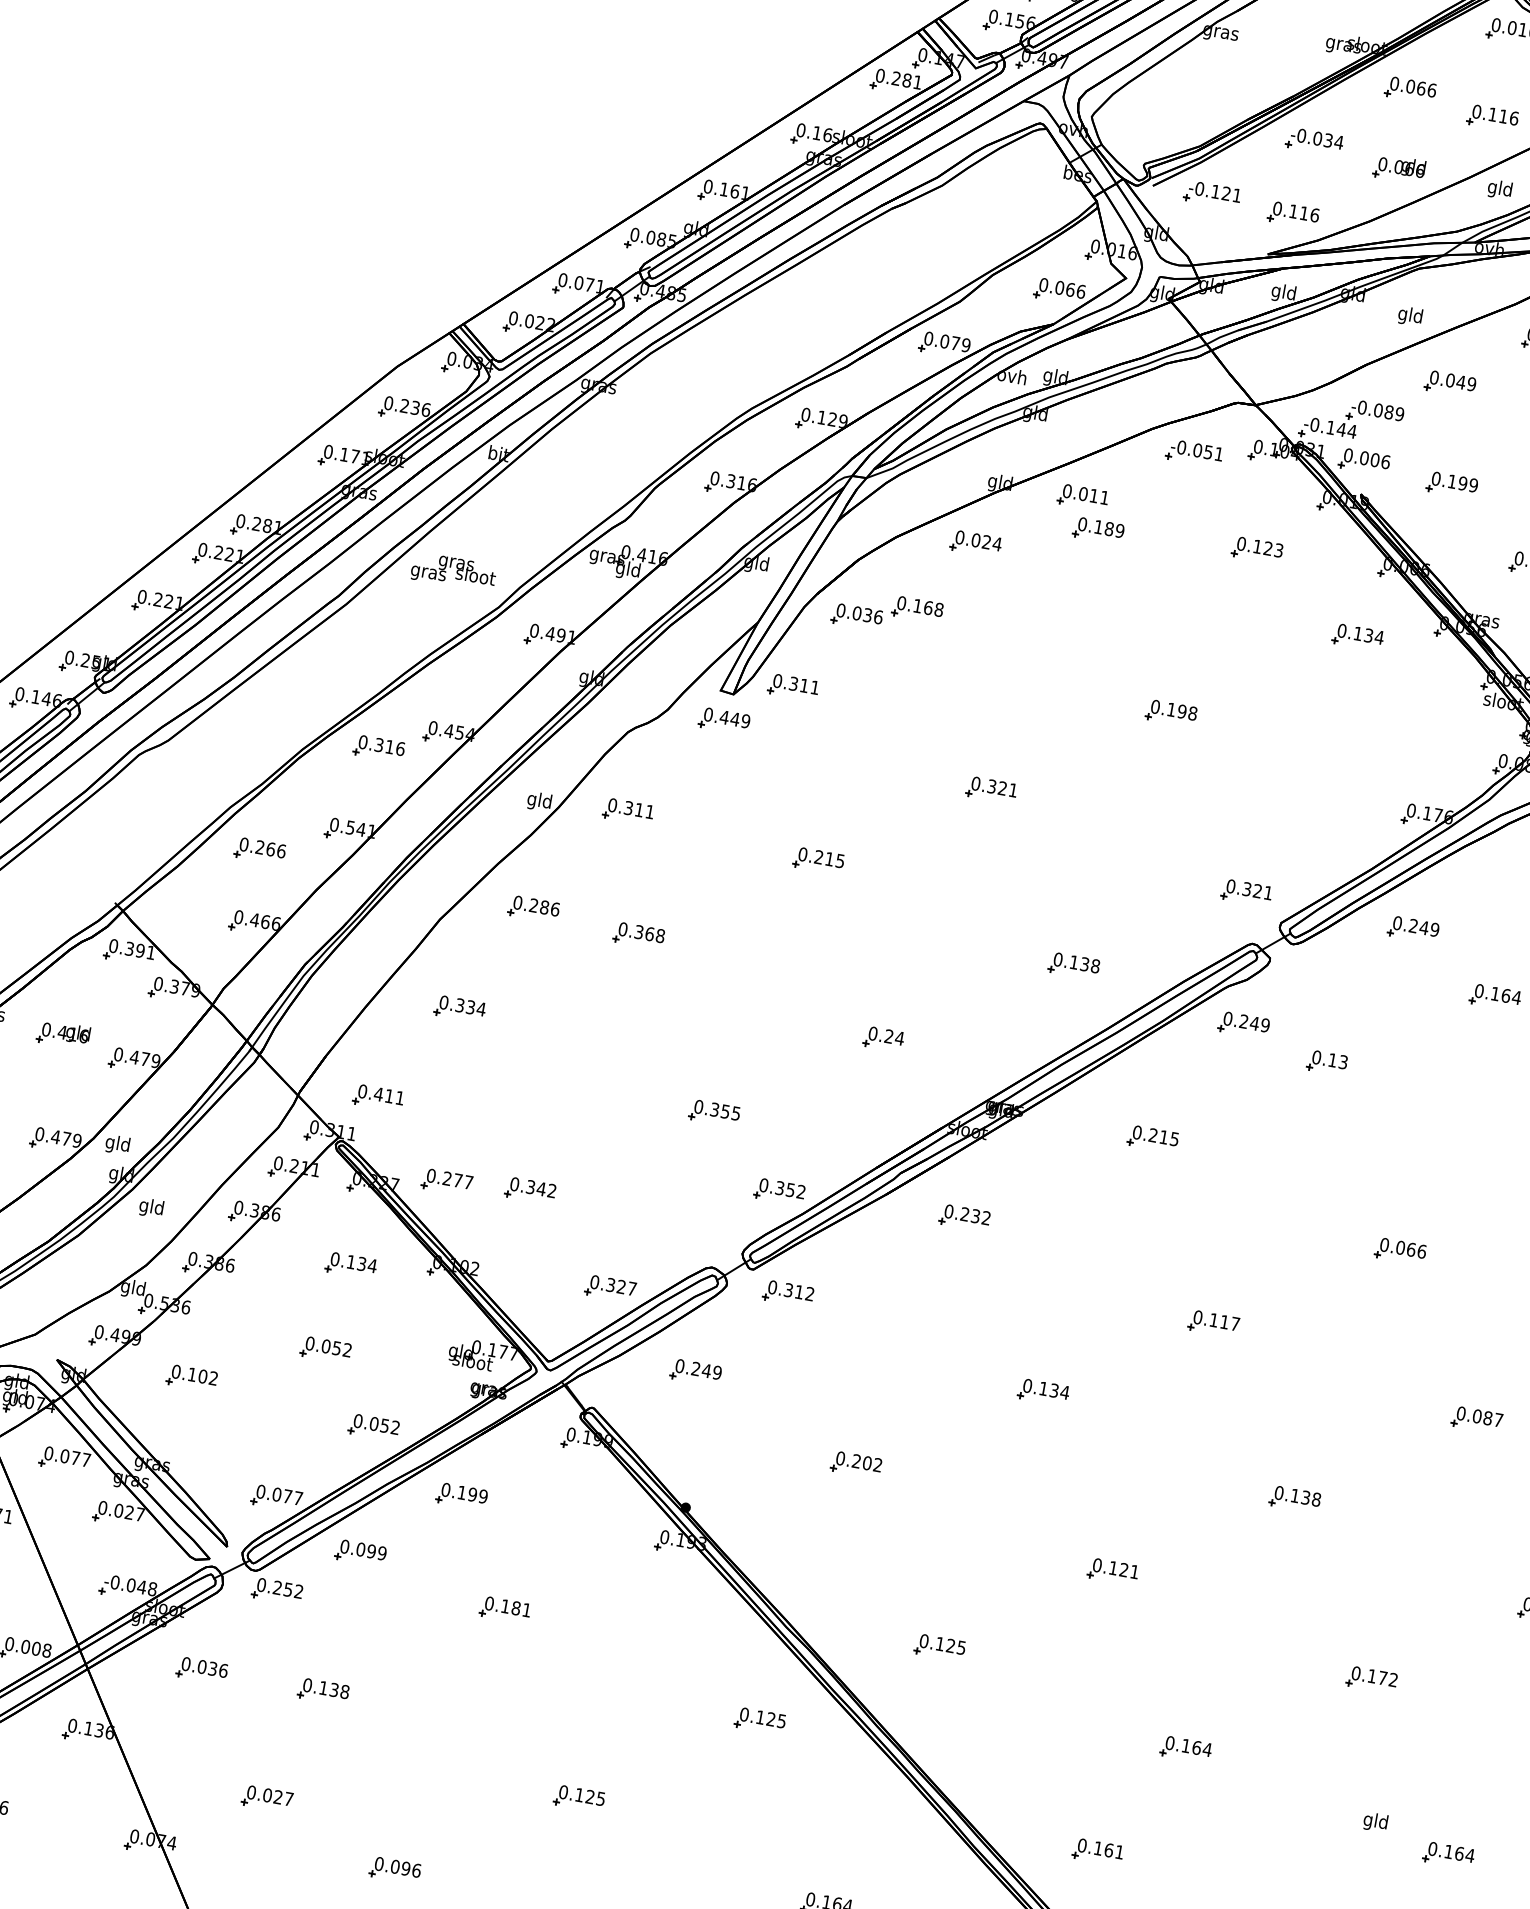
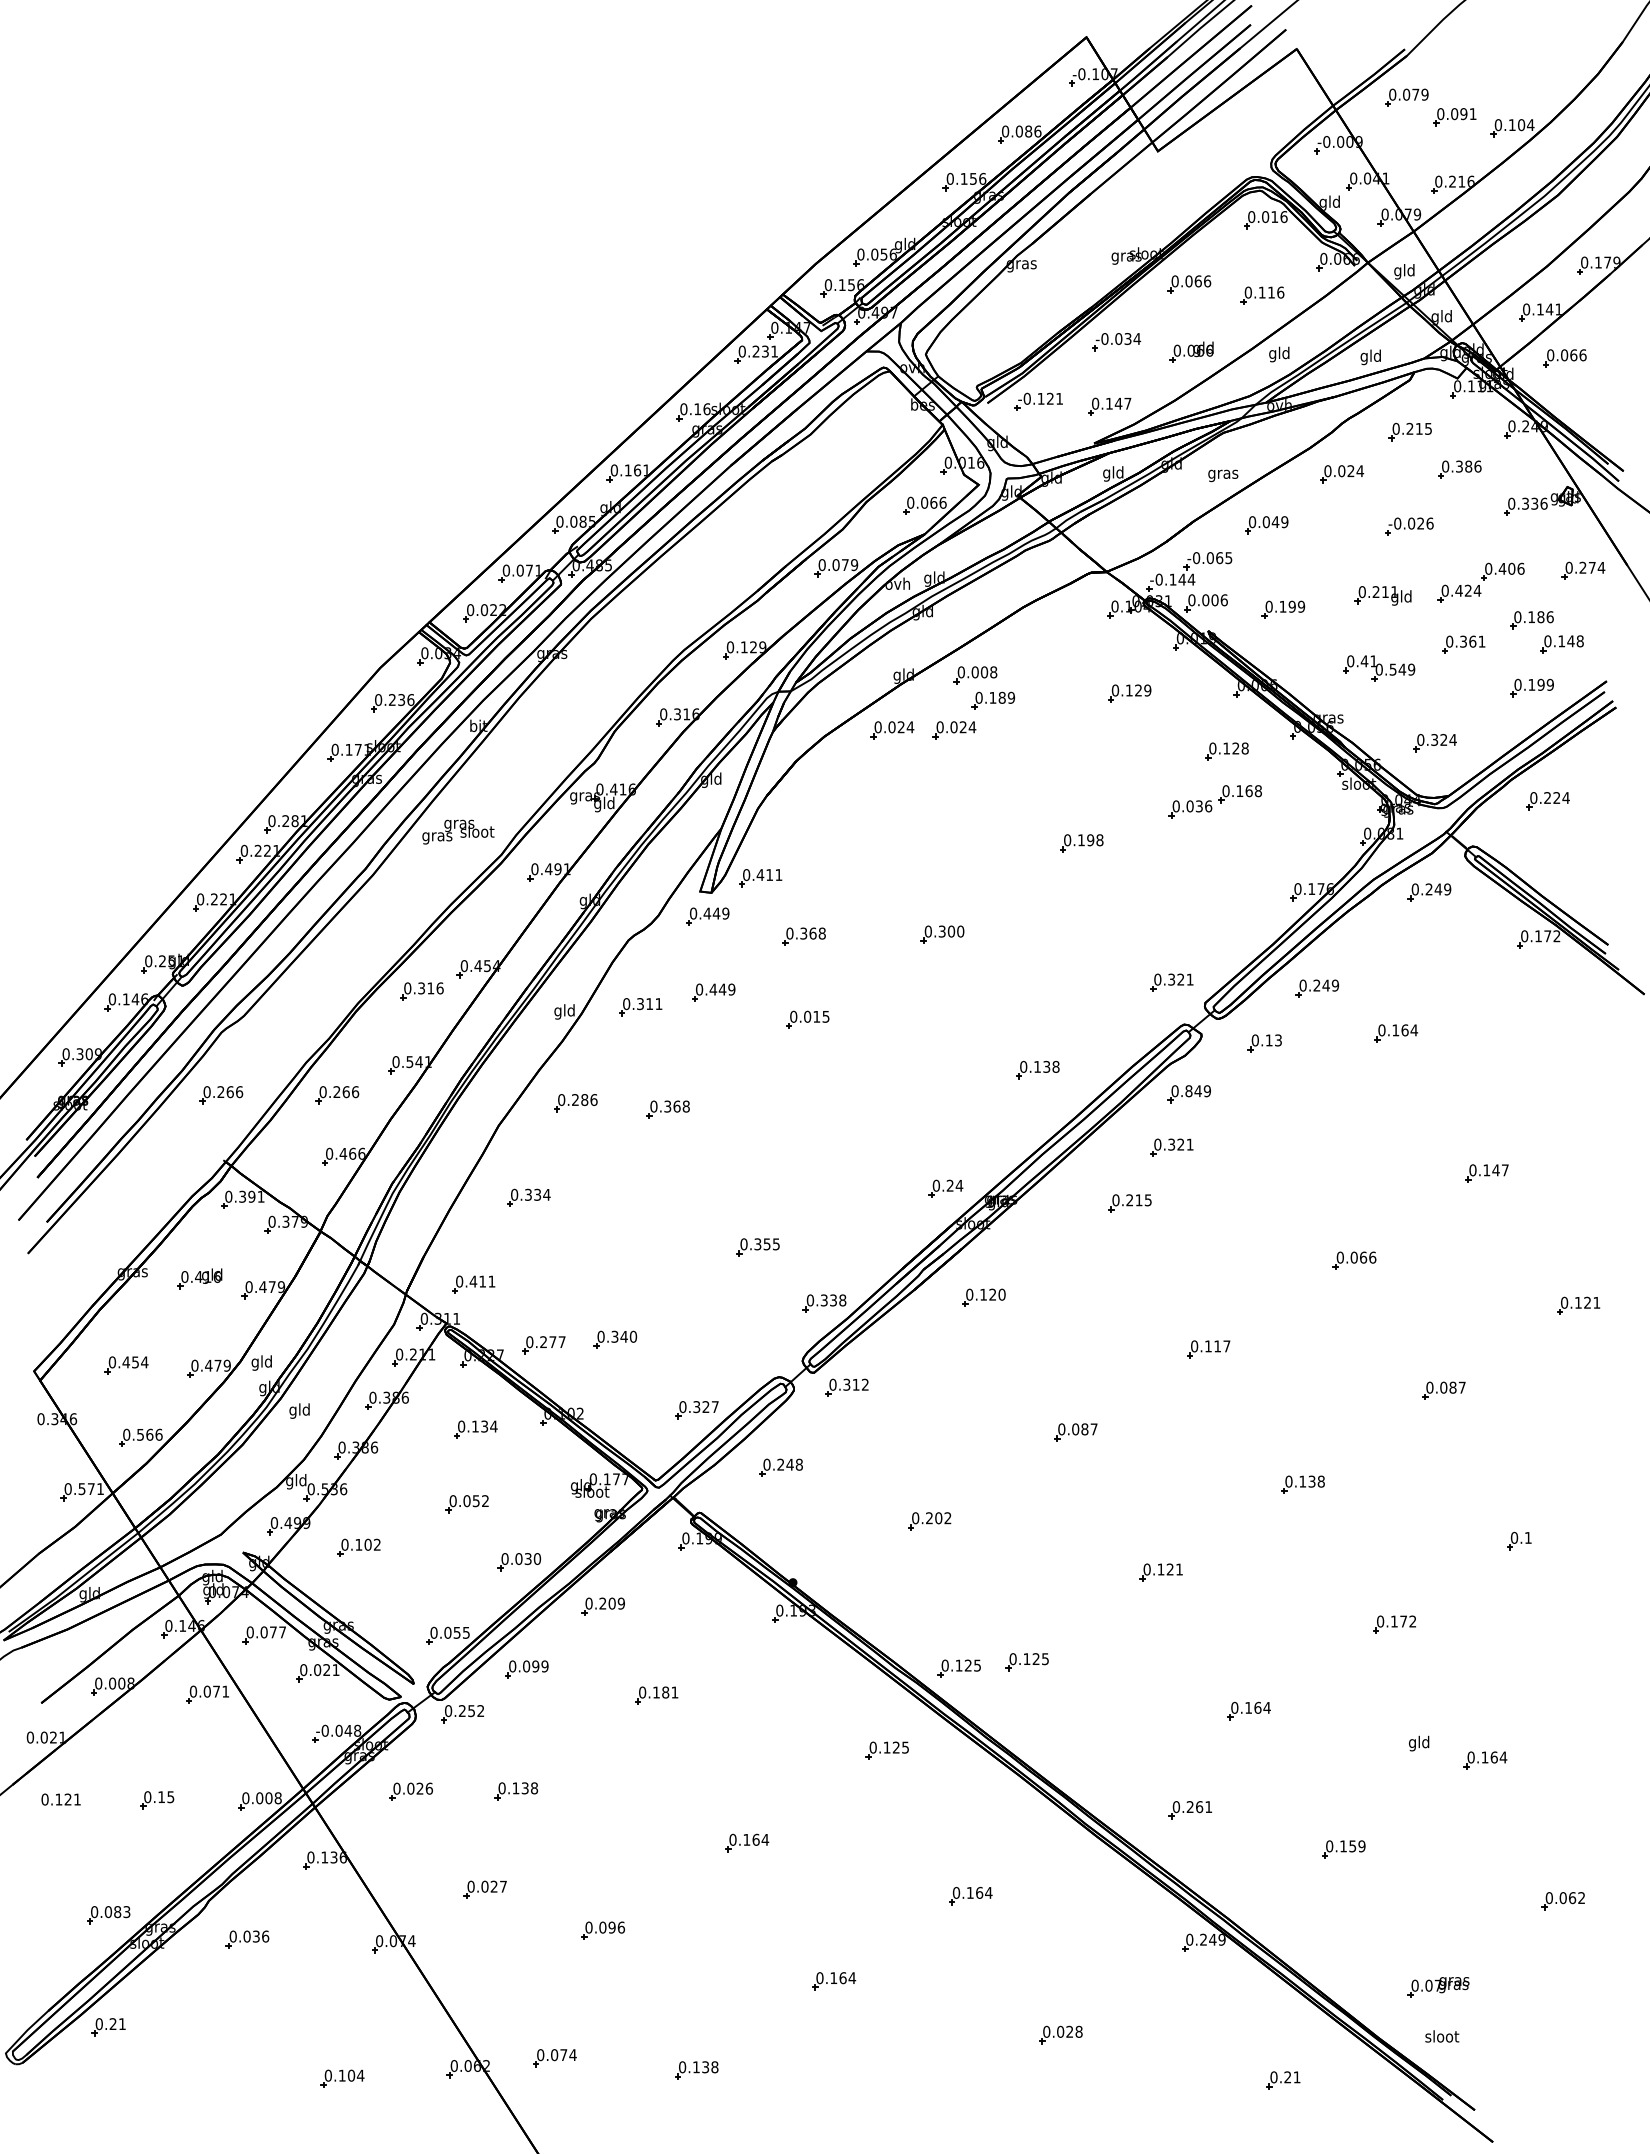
text: (906, 80) -> (764, 351), 0.281 -> 0.231
text: (1308, 213) -> (1122, 403), 0.116 -> 0.147
text: (1410, 316) -> (1223, 474), gld -> gras
text: (1394, 412) -> (1224, 557), -0.089 -> -0.065
part: (1194, 453) -> (1062, 621), removed
text: (1098, 496) -> (988, 672), 0.011 -> 0.008
text: (1278, 550) -> (1147, 690), 0.123 -> 0.129
part: (1047, 556) -> (954, 730), added
part: (886, 612) -> (1214, 801), moved
text: (1374, 636) -> (1240, 748), 0.134 -> 0.128
text: (793, 684) -> (760, 875), 0.311 -> 0.411
part: (830, 763) -> (803, 936), added
text: (1007, 789) -> (955, 931), 0.321 -> 0.300
part: (715, 809) -> (713, 992), added
part: (126, 827) -> (221, 1095), added
text: (818, 856) -> (807, 1016), 0.215 -> 0.015
text: (1243, 1021) -> (1188, 1091), 0.249 -> 0.849
part: (883, 1038) -> (945, 1188), moved
part: (1326, 1062) -> (1264, 1043), moved
part: (1212, 1083) -> (1171, 1147), added
text: (552, 1190) -> (633, 1336), 0.342 -> 0.340
text: (796, 1191) -> (838, 1300), 0.352 -> 0.338
text: (975, 1215) -> (992, 1294), 0.232 -> 0.120
text: (716, 1372) -> (798, 1464), 0.249 -> 0.248
text: (1053, 1390) -> (1084, 1429), 0.134 -> 0.087
text: (390, 1427) -> (533, 1559), 0.052 -> 0.030
text: (467, 1493) -> (607, 1603), 0.199 -> 0.209
text: (292, 1497) -> (461, 1632), 0.077 -> 0.055
text: (139, 1513) -> (335, 1669), 0.027 -> 0.021
part: (859, 1640) -> (958, 1668), added
text: (212, 1668) -> (419, 1788), 0.036 -> 0.026
text: (595, 1797) -> (760, 1839), 0.125 -> 0.164
text: (1097, 1847) -> (1189, 1806), 0.161 -> 0.261

